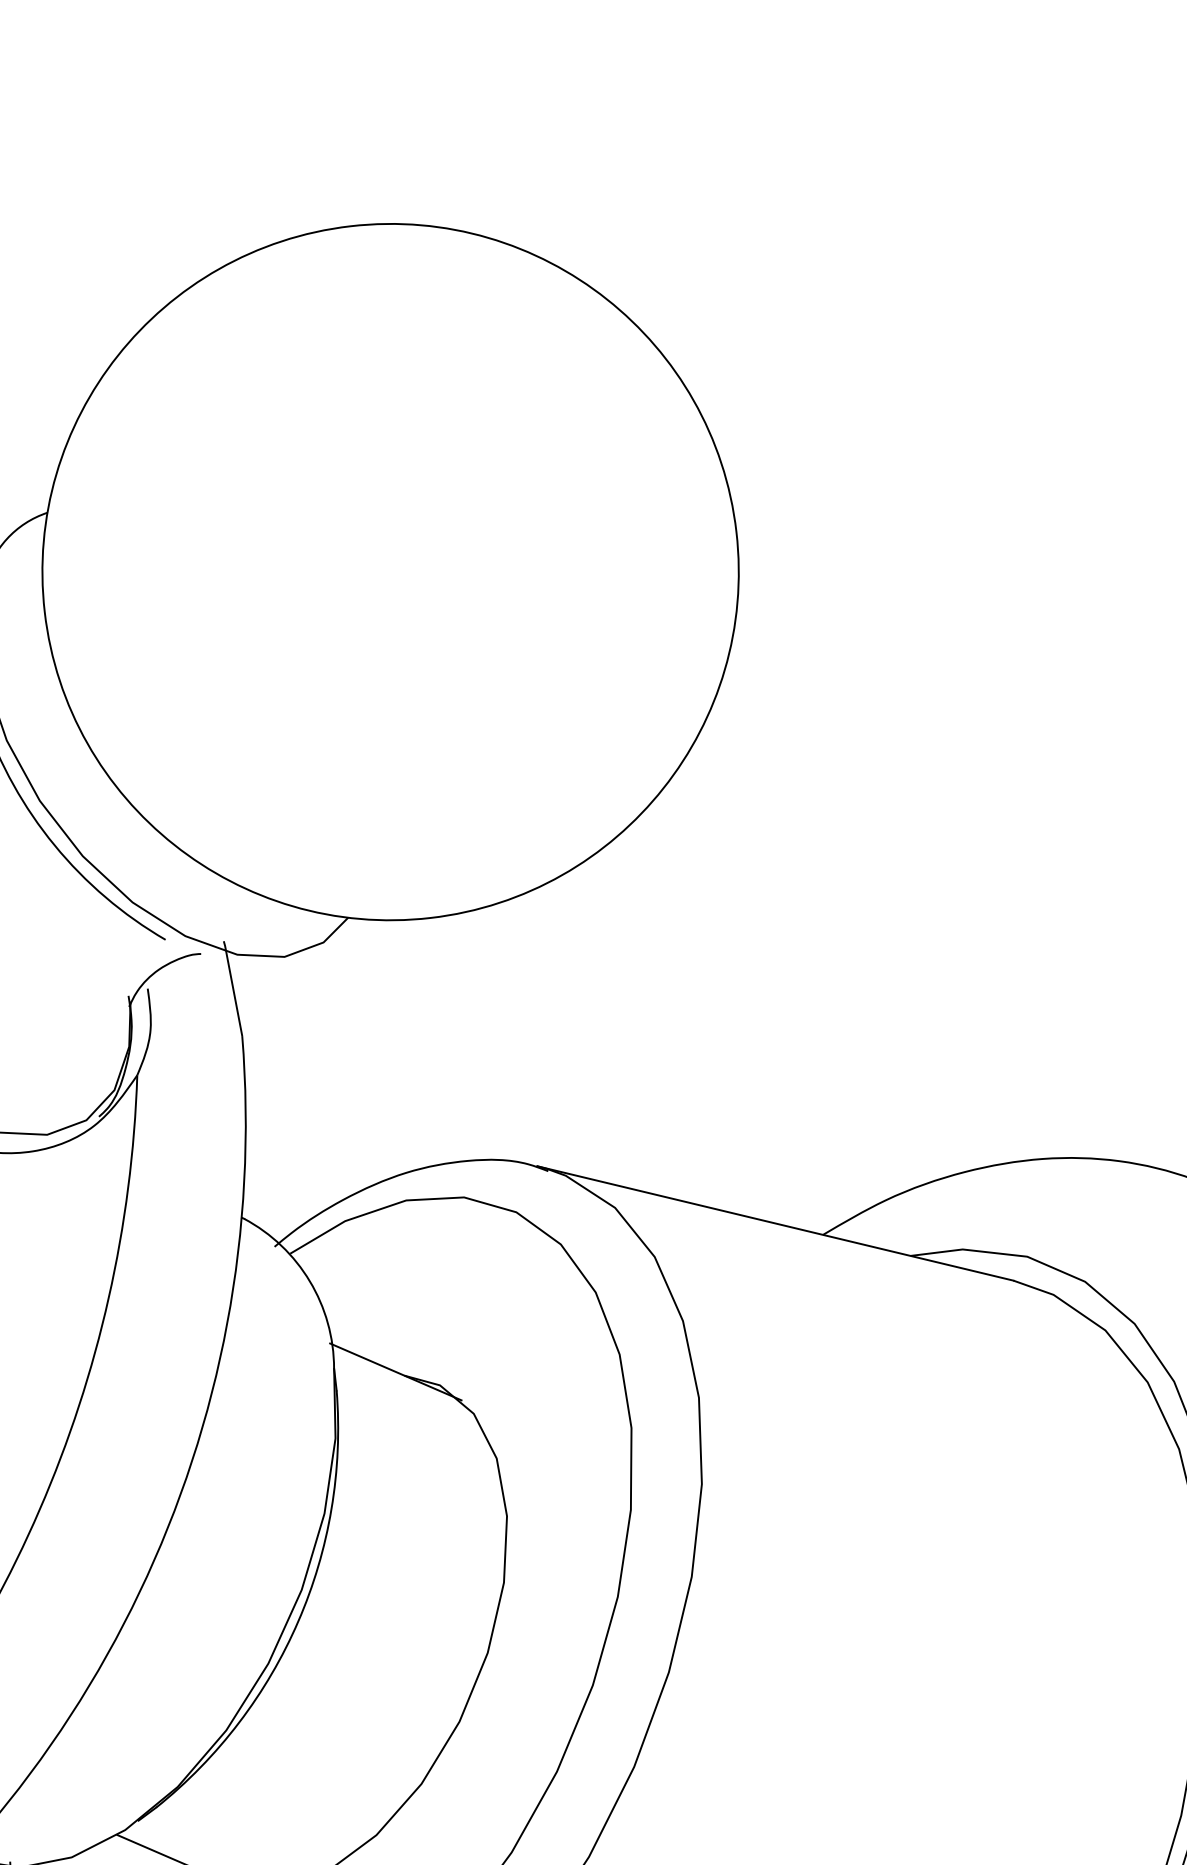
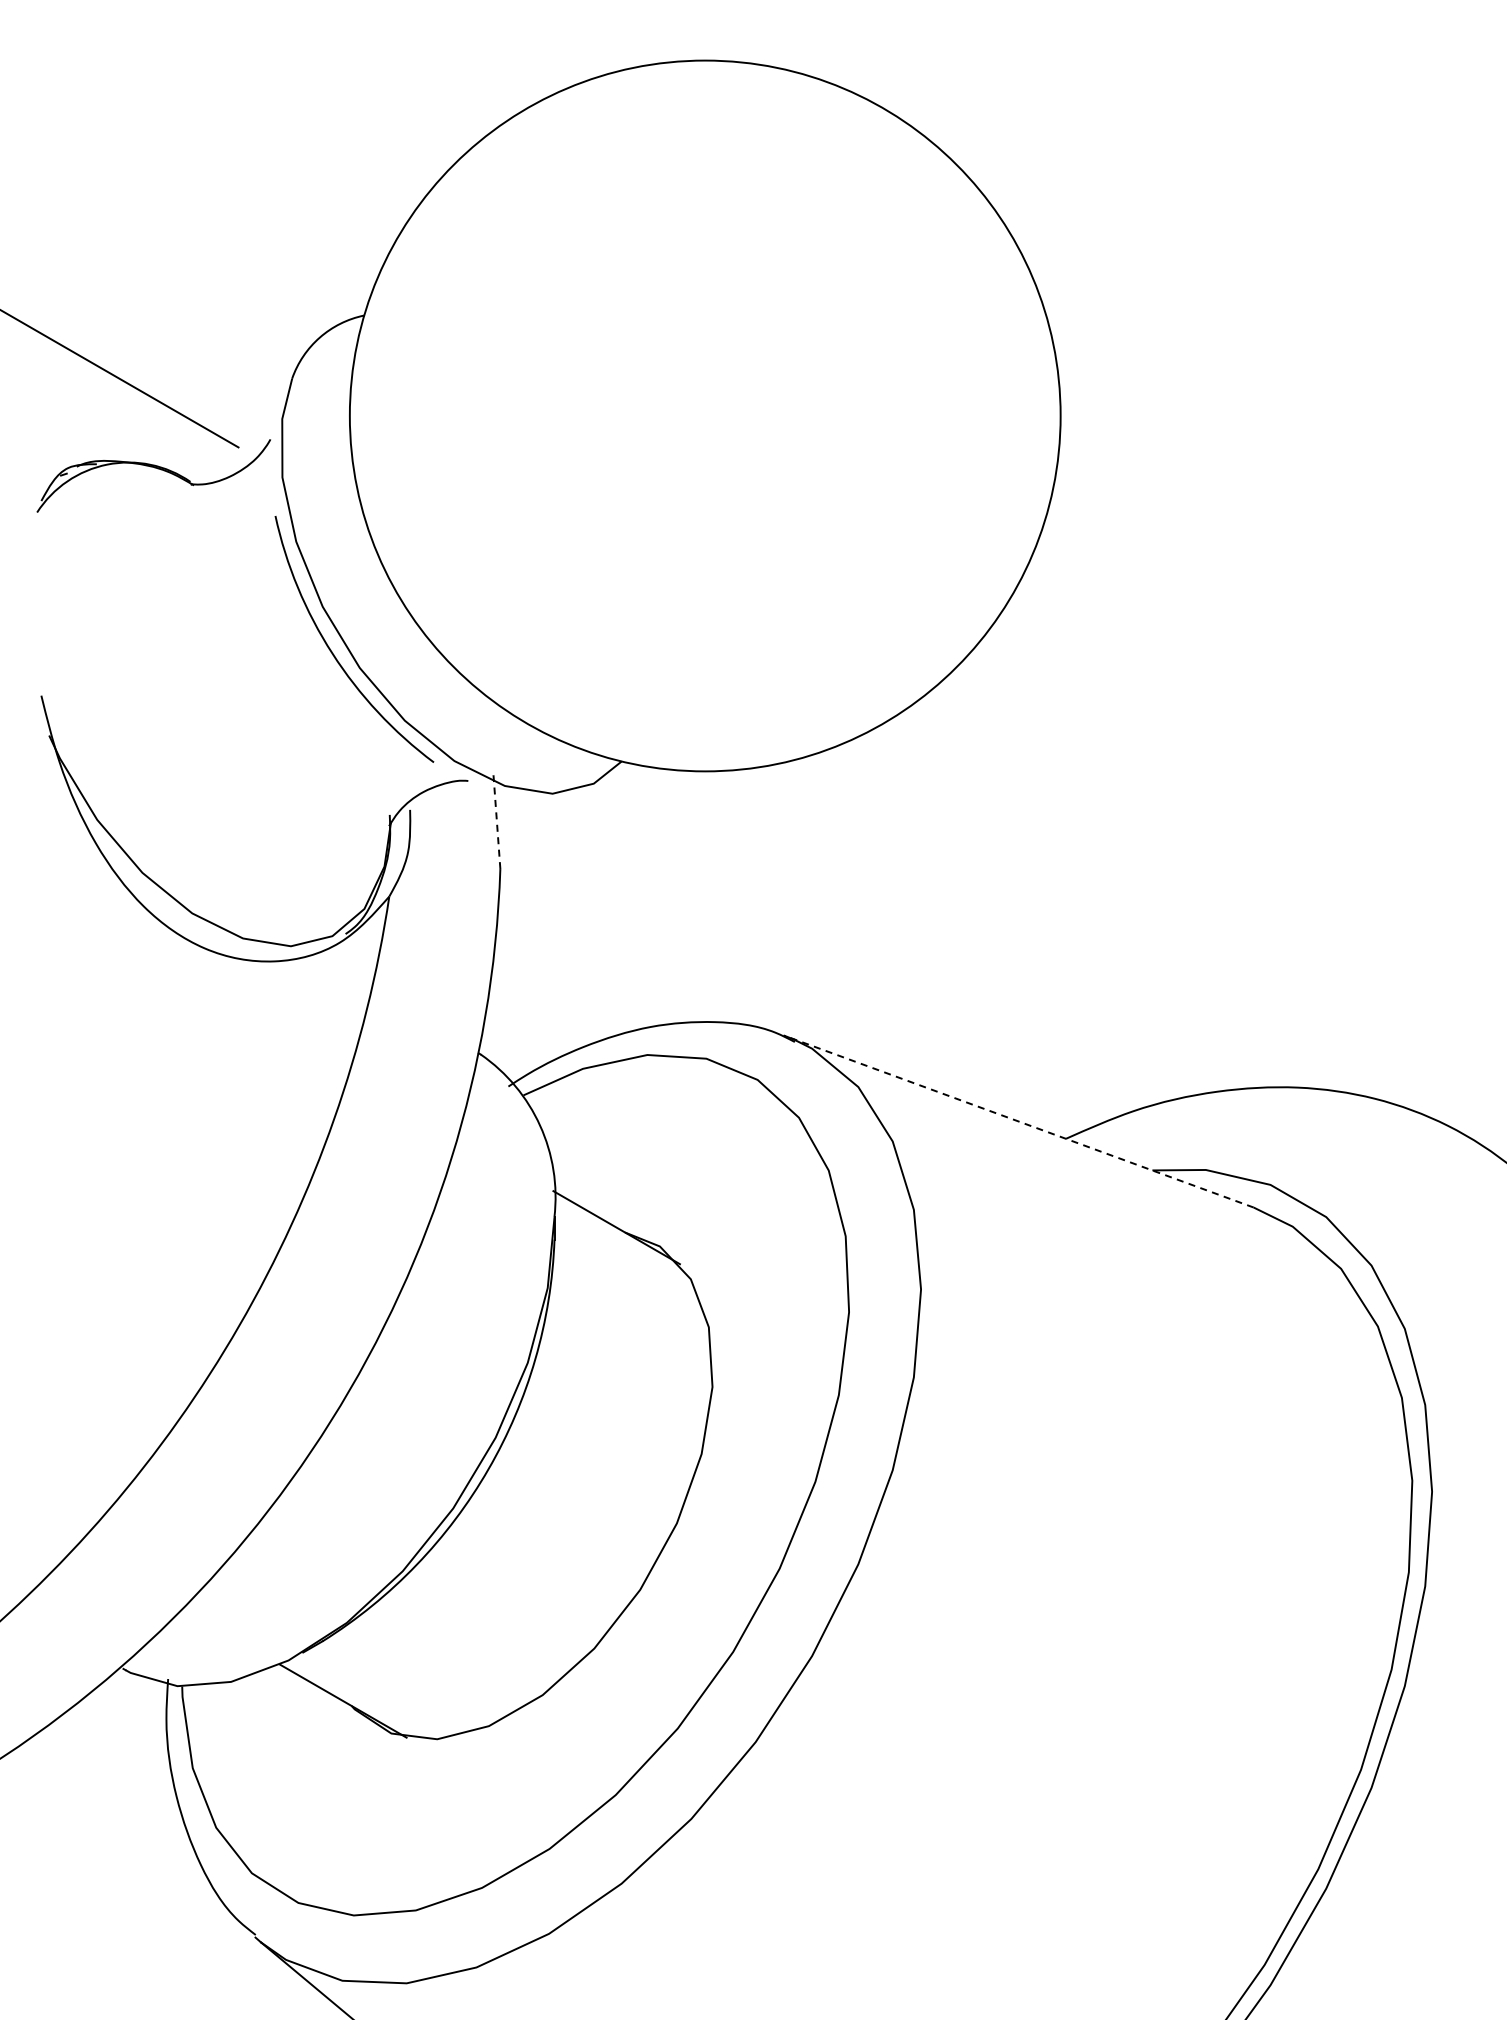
line: (232, 988) -> (496, 819), solid -> dashed
line: (775, 1223) -> (1019, 1121), solid -> dashed

